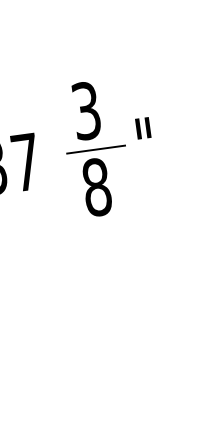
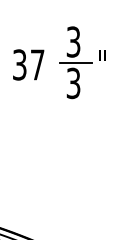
text: (96, 187) -> (73, 83), 8 -> 3

